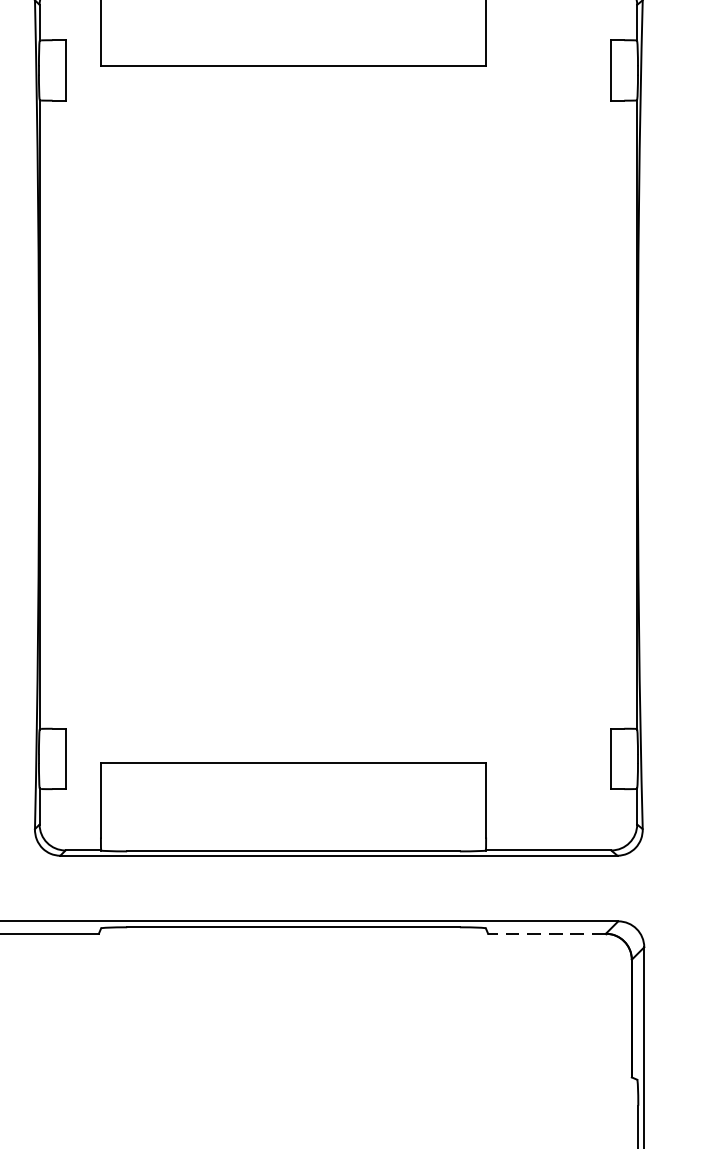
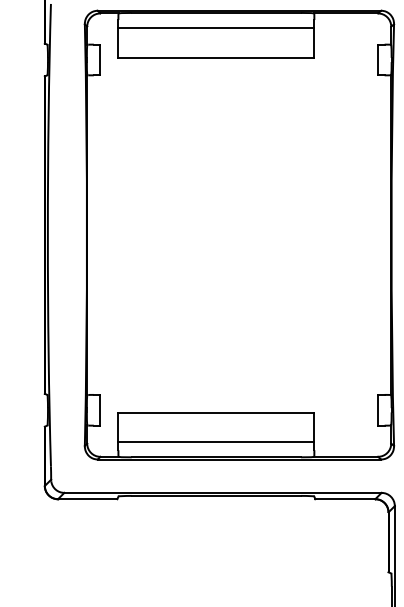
line: (293, 8) -> (216, 28), added
line: (293, 820) -> (216, 441), added
line: (547, 934) -> (345, 499), dashed -> solid

